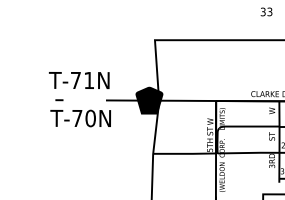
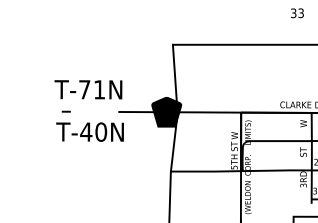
text: (76, 118) -> (85, 132), T-70N -> T-40N

